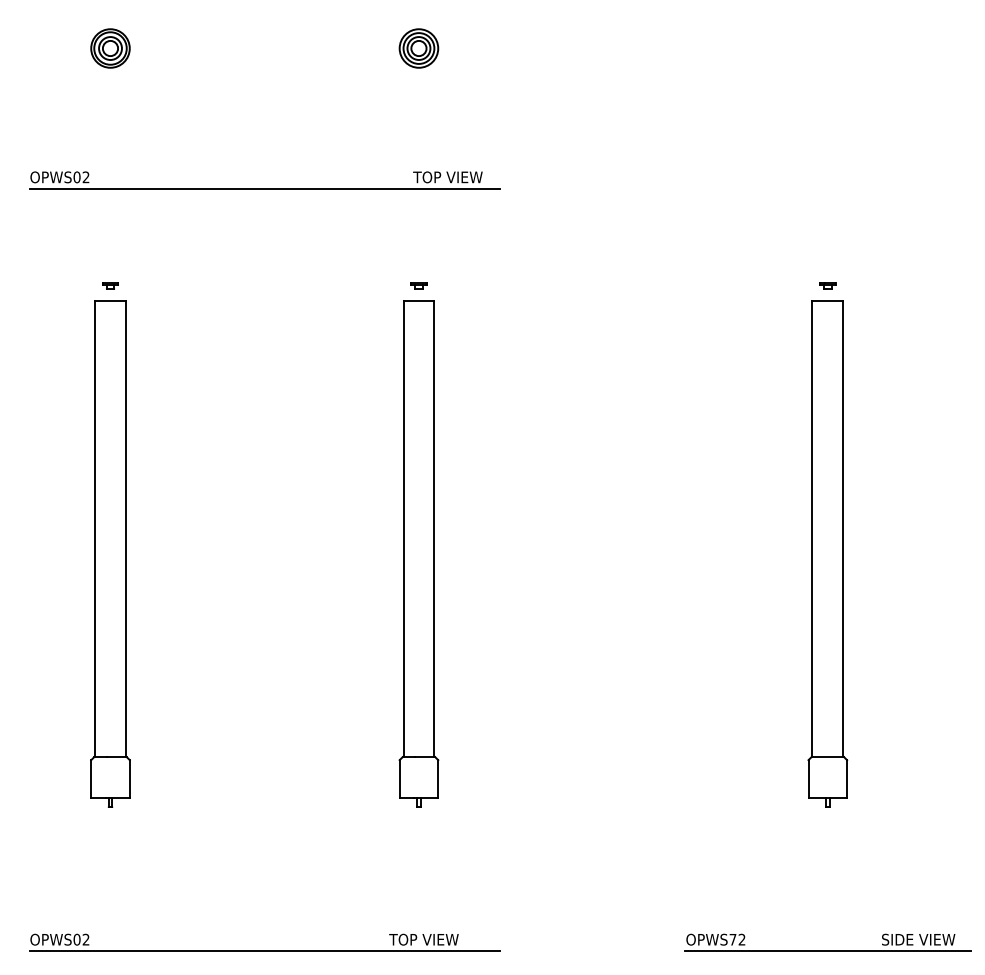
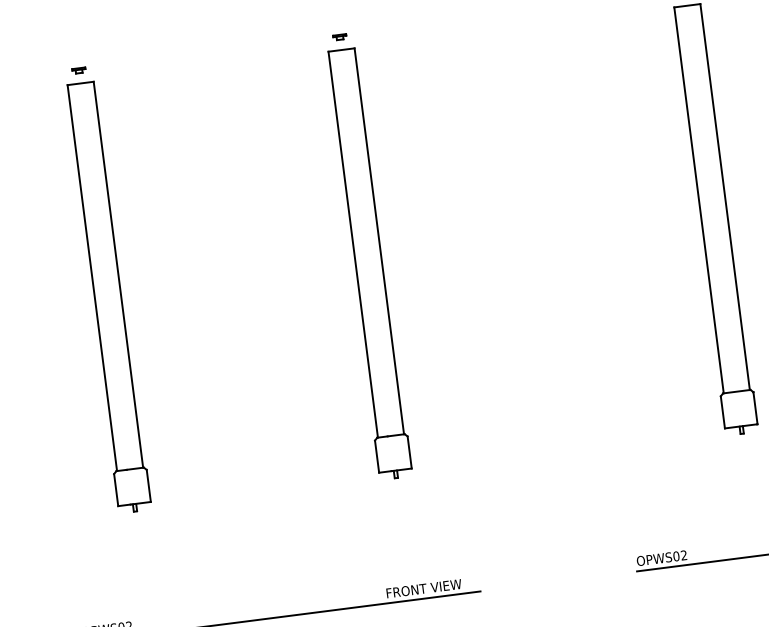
text: (433, 939) -> (423, 588), TOP VIEW -> FRONT VIEW
text: (732, 939) -> (675, 556), OPWS72 -> OPWS02

